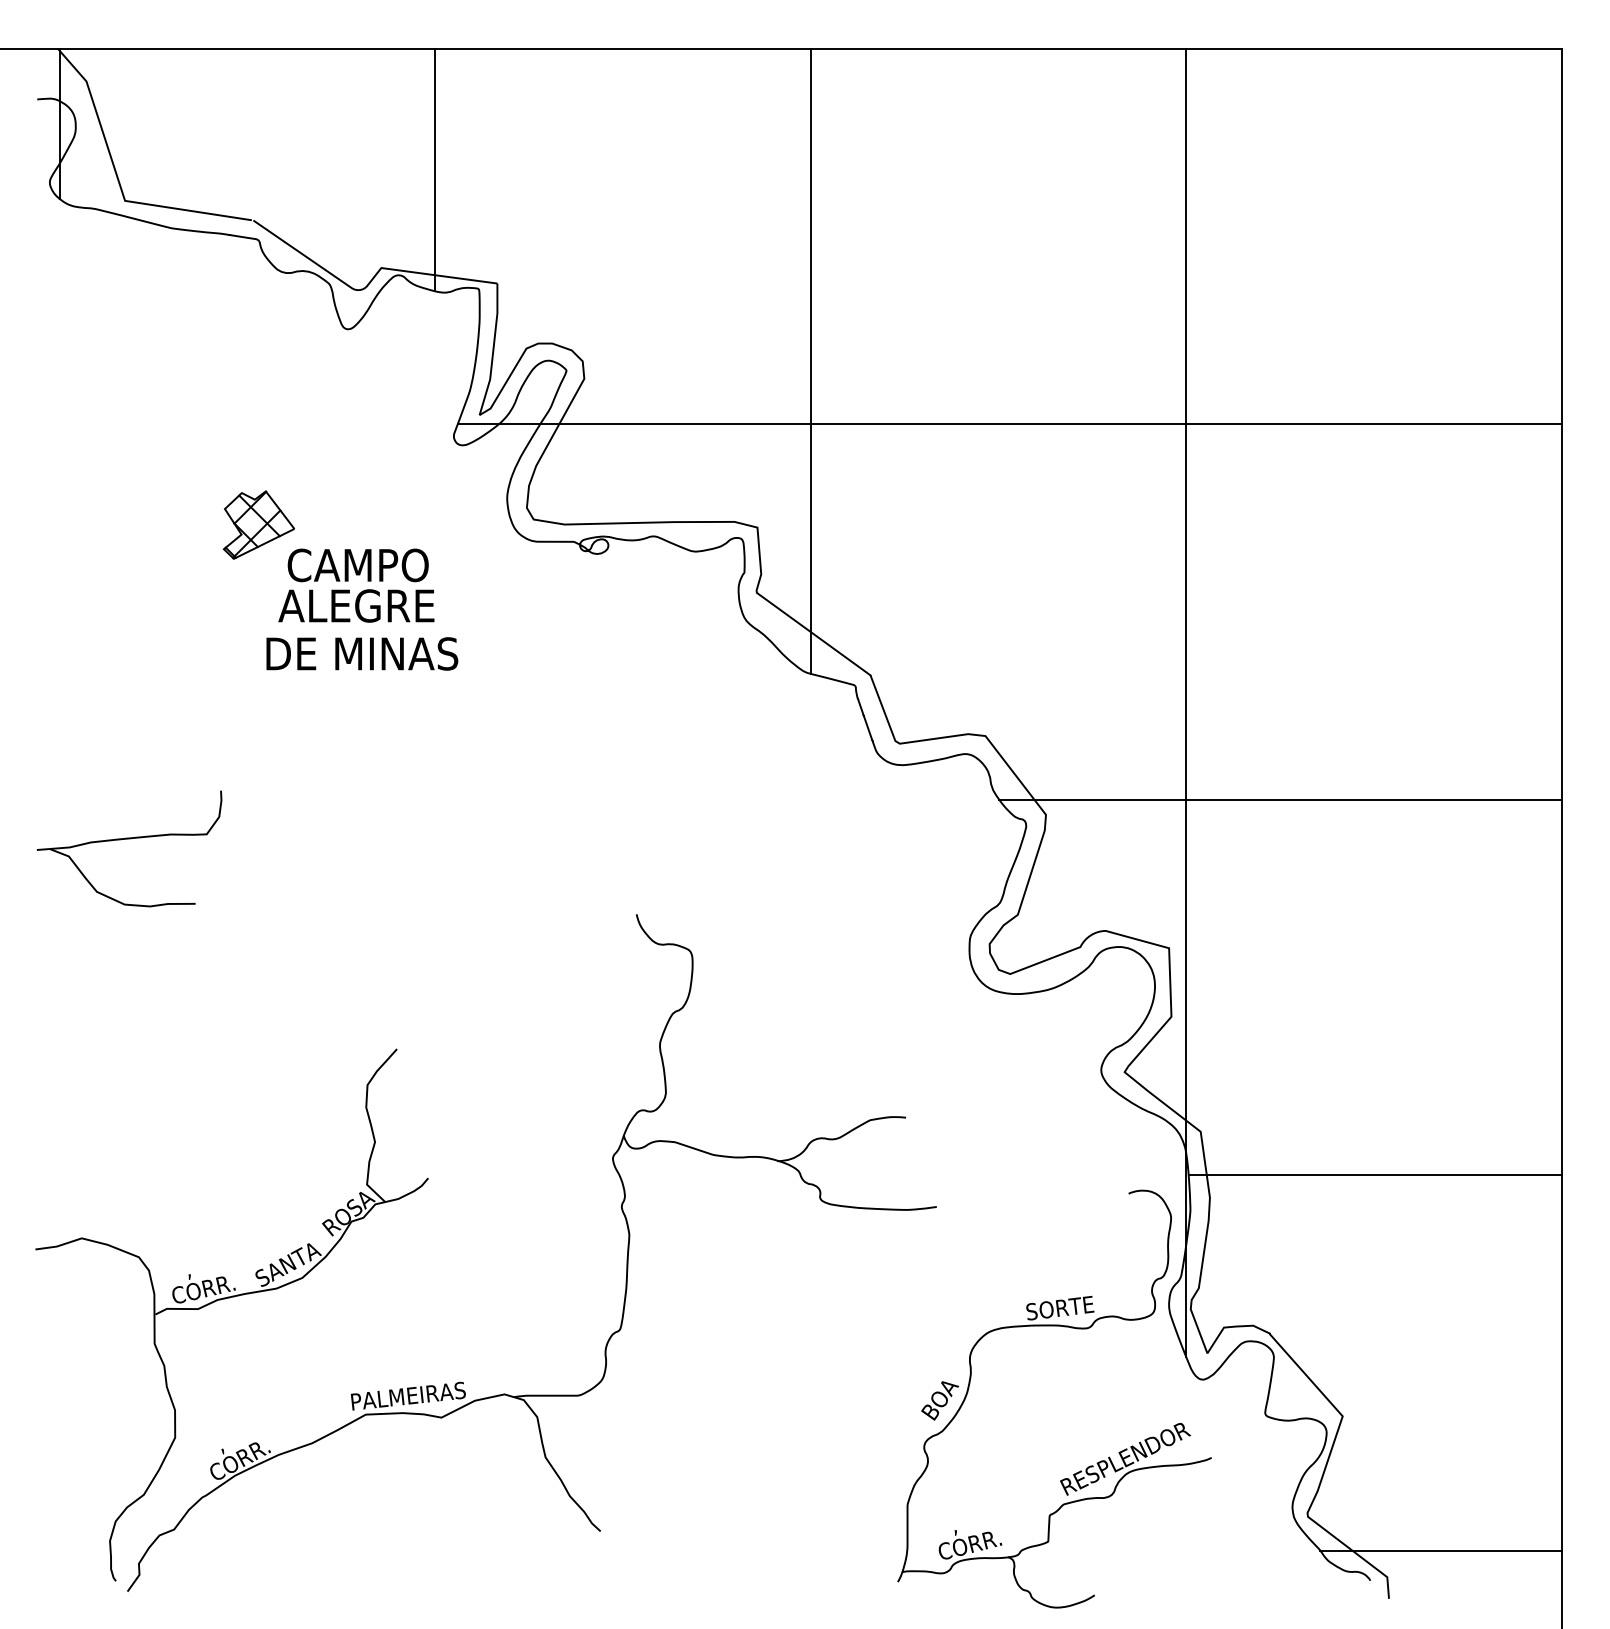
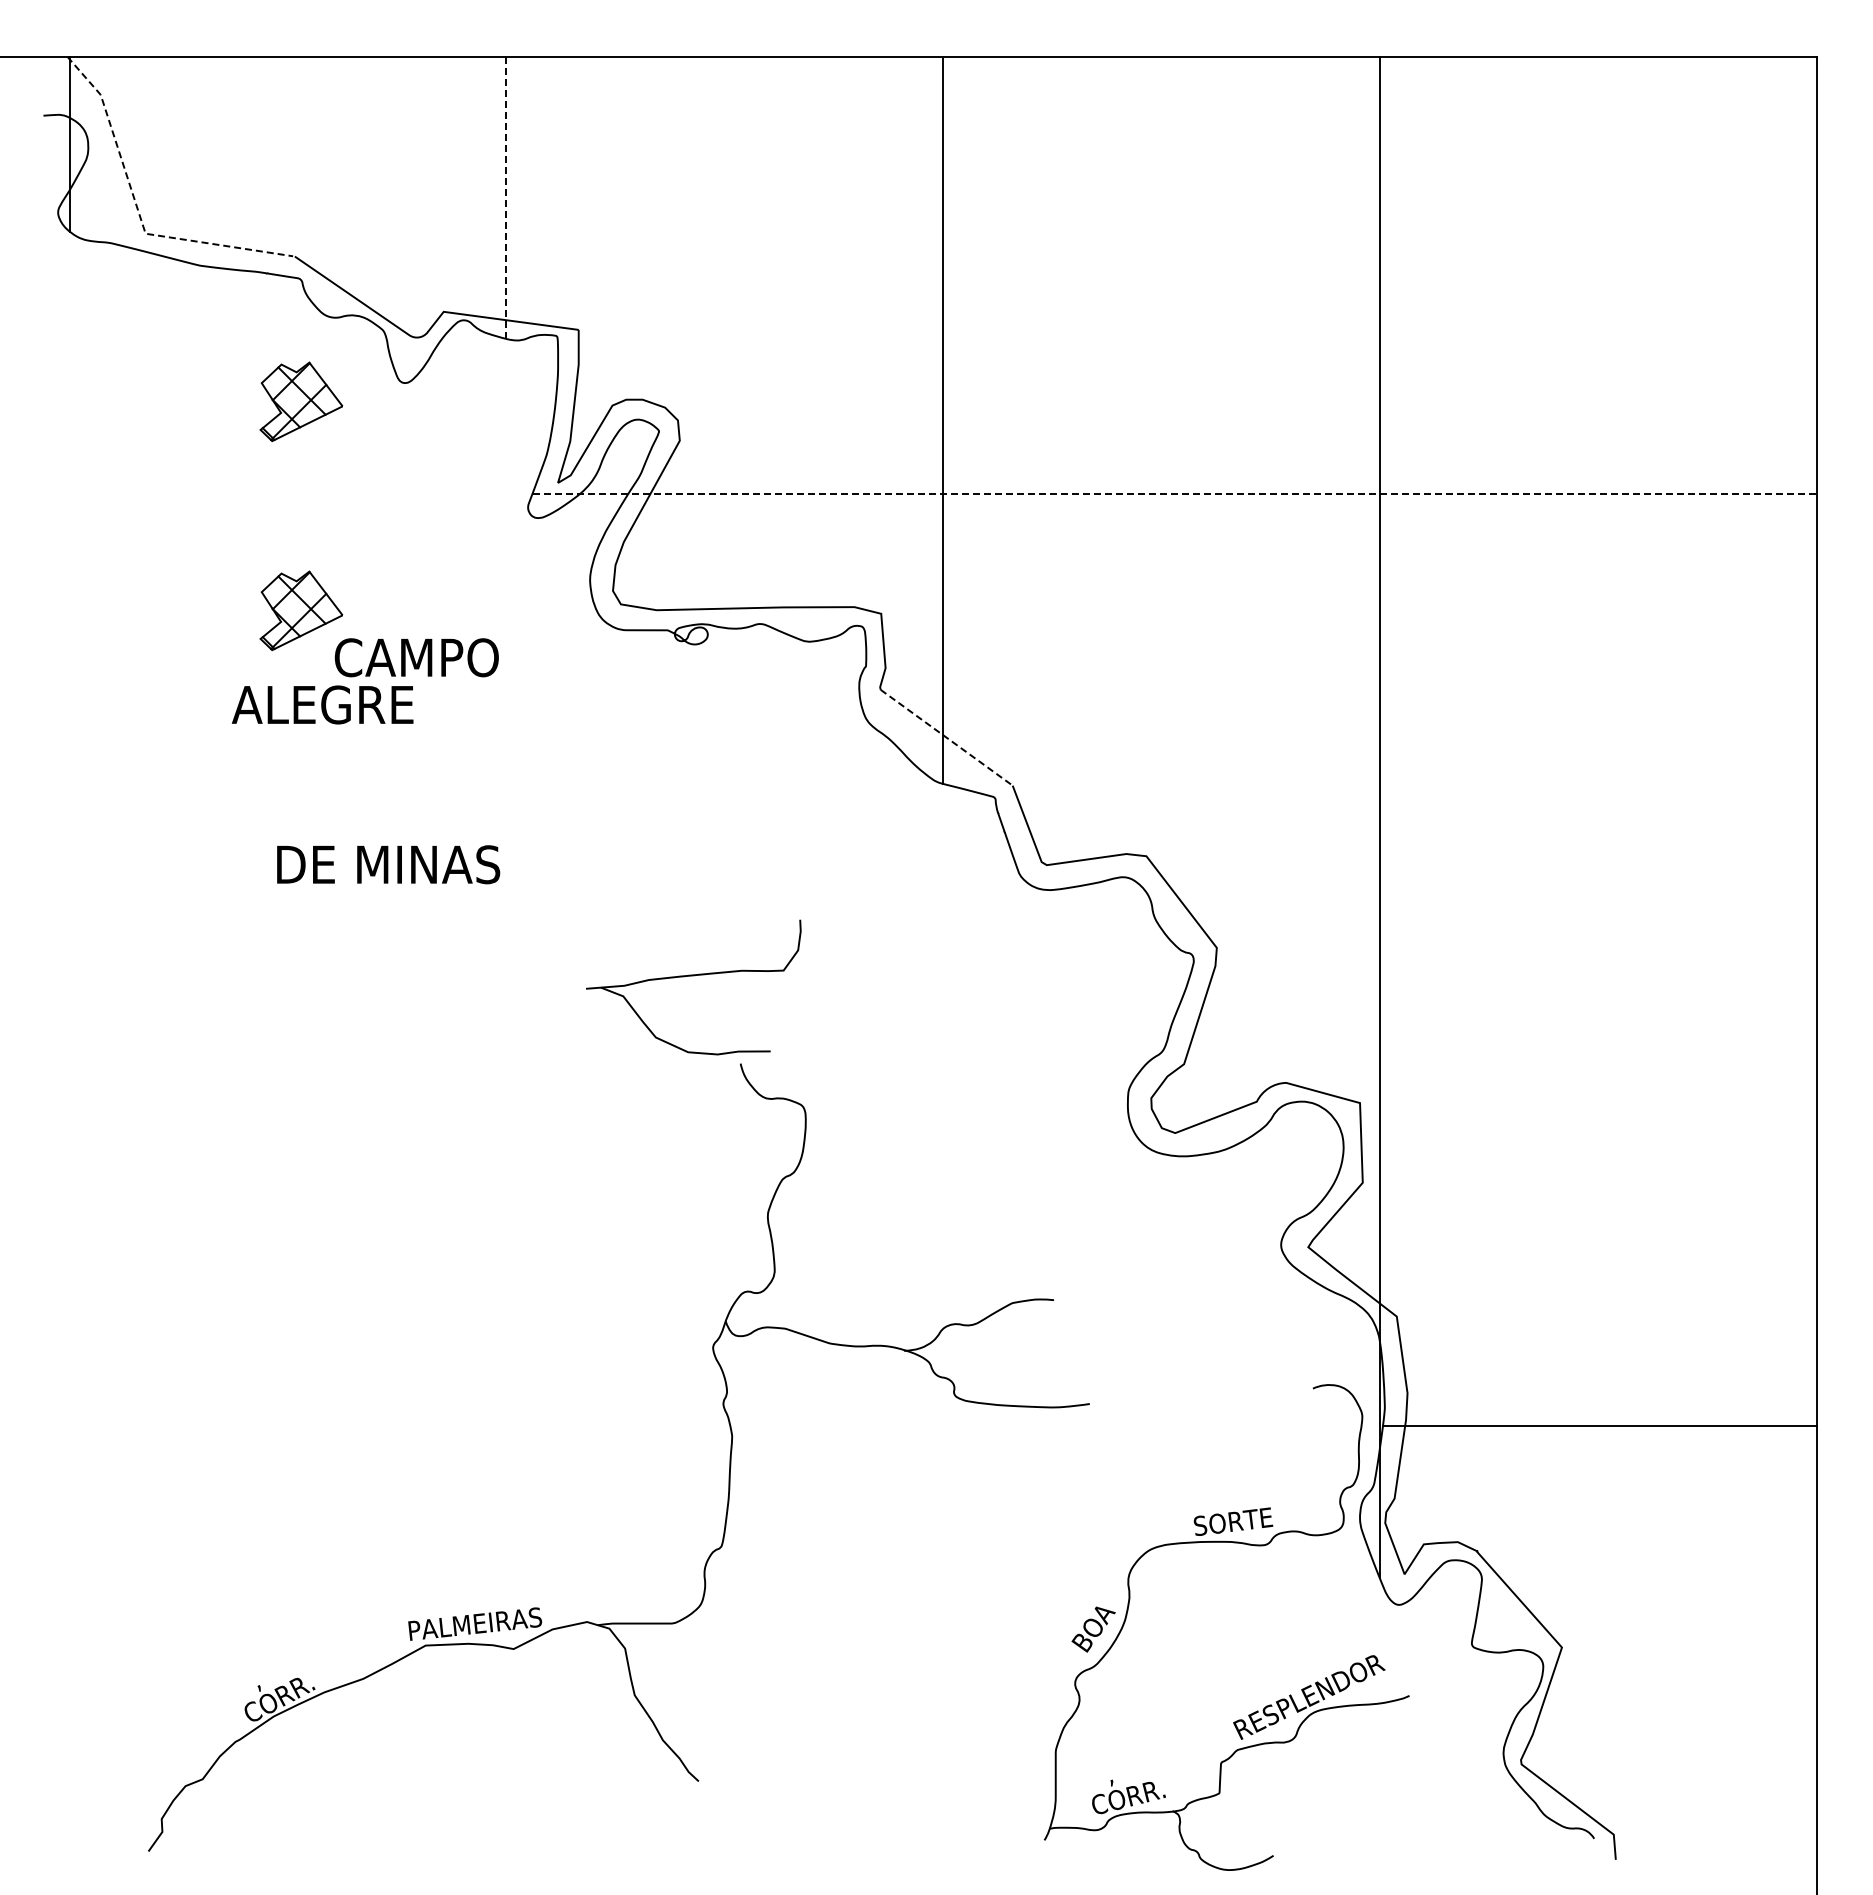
line: (435, 169) -> (506, 197), solid -> dashed
line: (118, 181) -> (138, 211), solid -> dashed
part: (259, 345) -> (301, 401), added
line: (1010, 424) -> (1175, 493), solid -> dashed
text: (356, 605) -> (322, 704), moved
line: (813, 633) -> (946, 737), solid -> dashed
text: (362, 653) -> (388, 864), moved
line: (1280, 799) -> (1489, 930), removed
part: (129, 839) -> (693, 976), moved
line: (1374, 1175) -> (1599, 1426), moved
part: (229, 1298) -> (266, 1510), removed
line: (1441, 1550) -> (1676, 1803), removed

